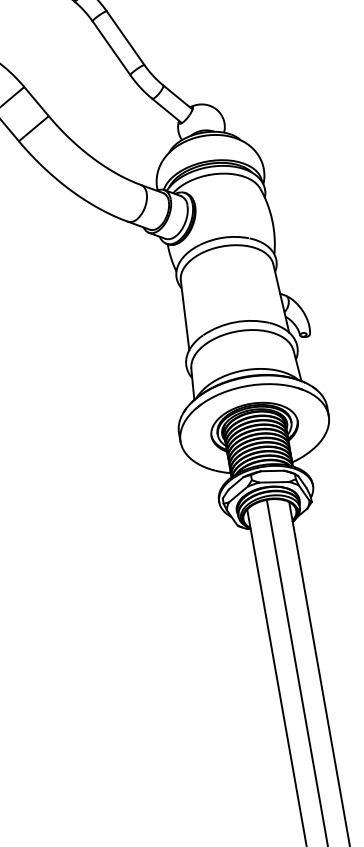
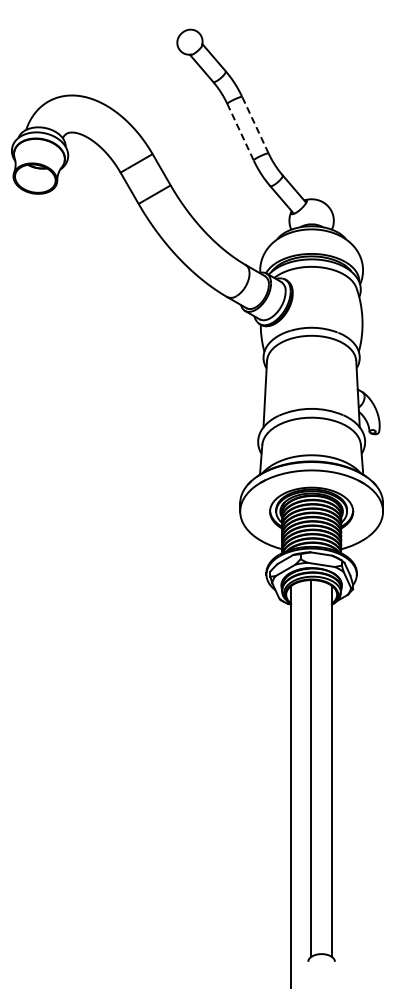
line: (125, 37) -> (255, 124), solid -> dashed
line: (111, 48) -> (240, 132), solid -> dashed

